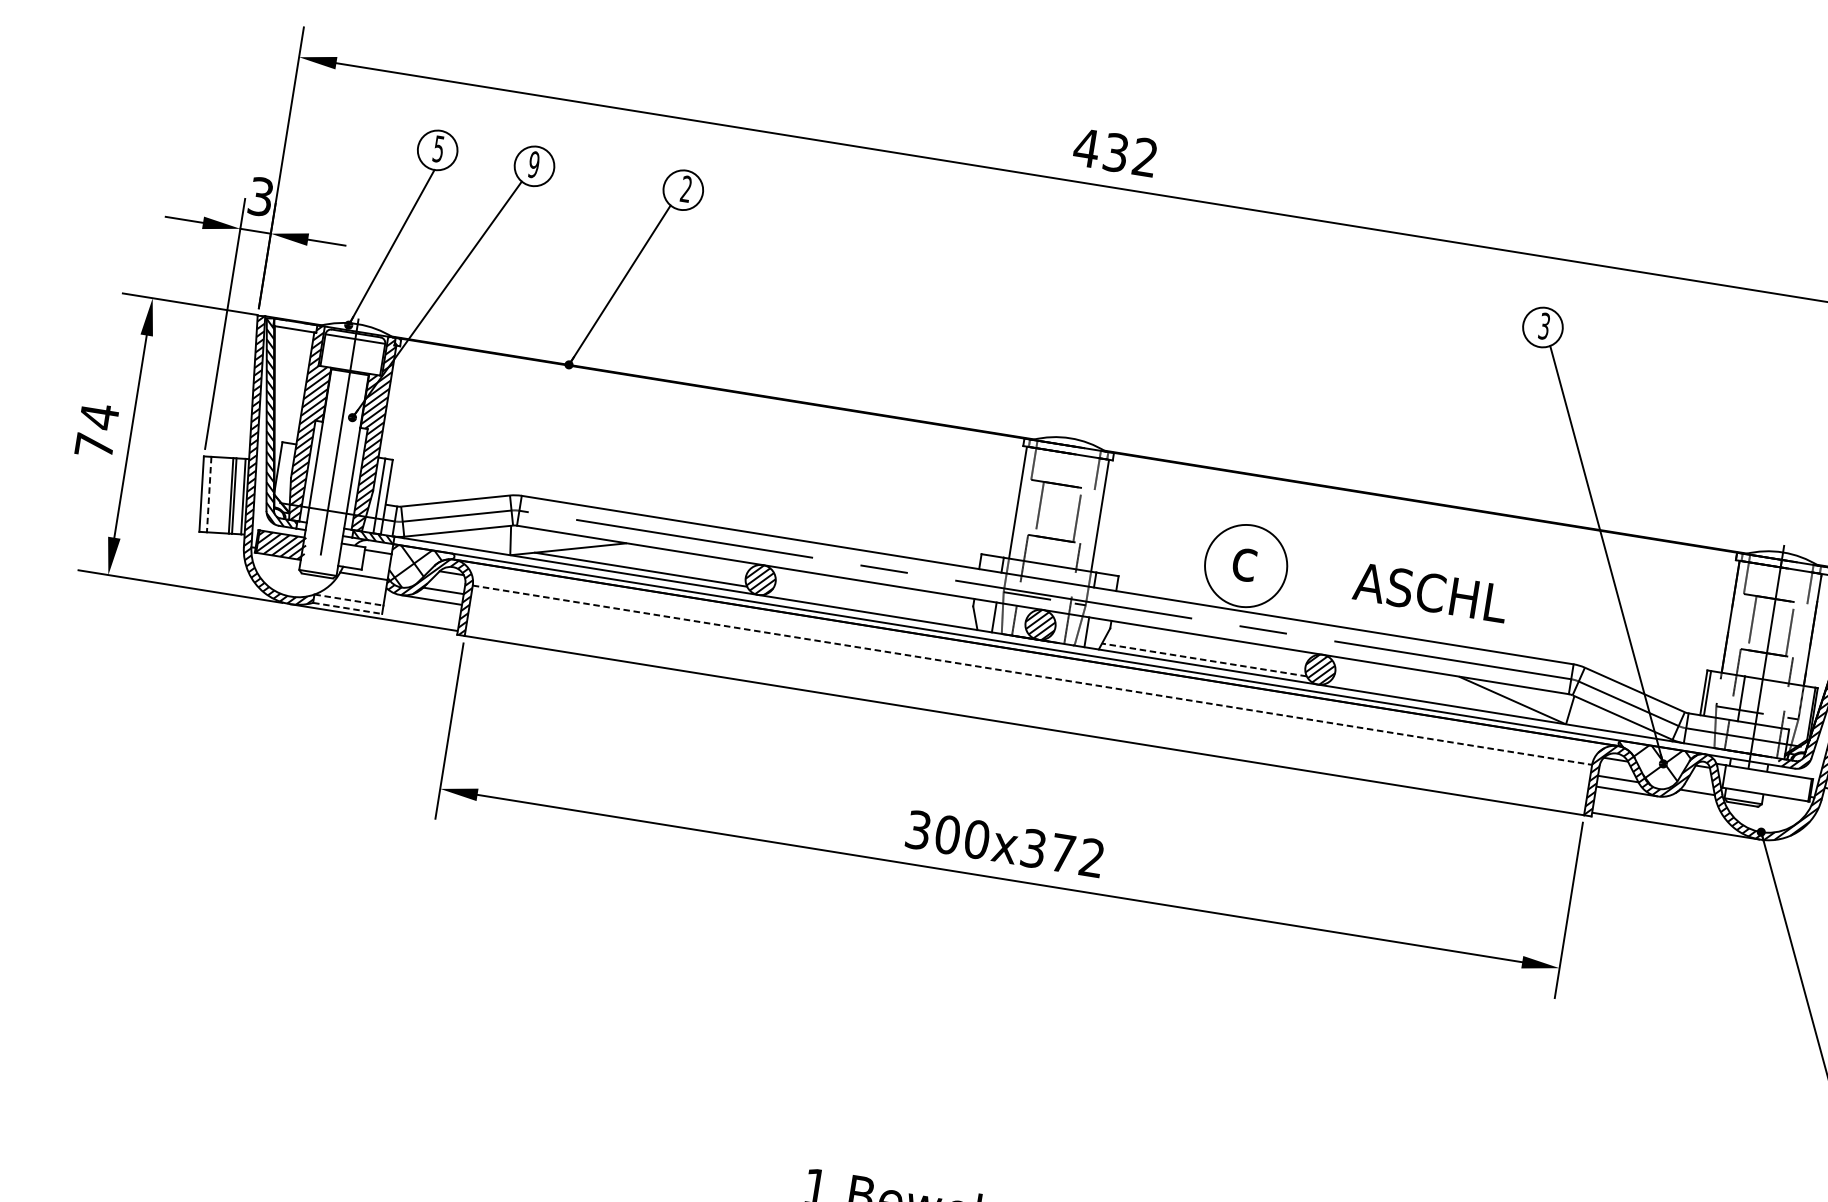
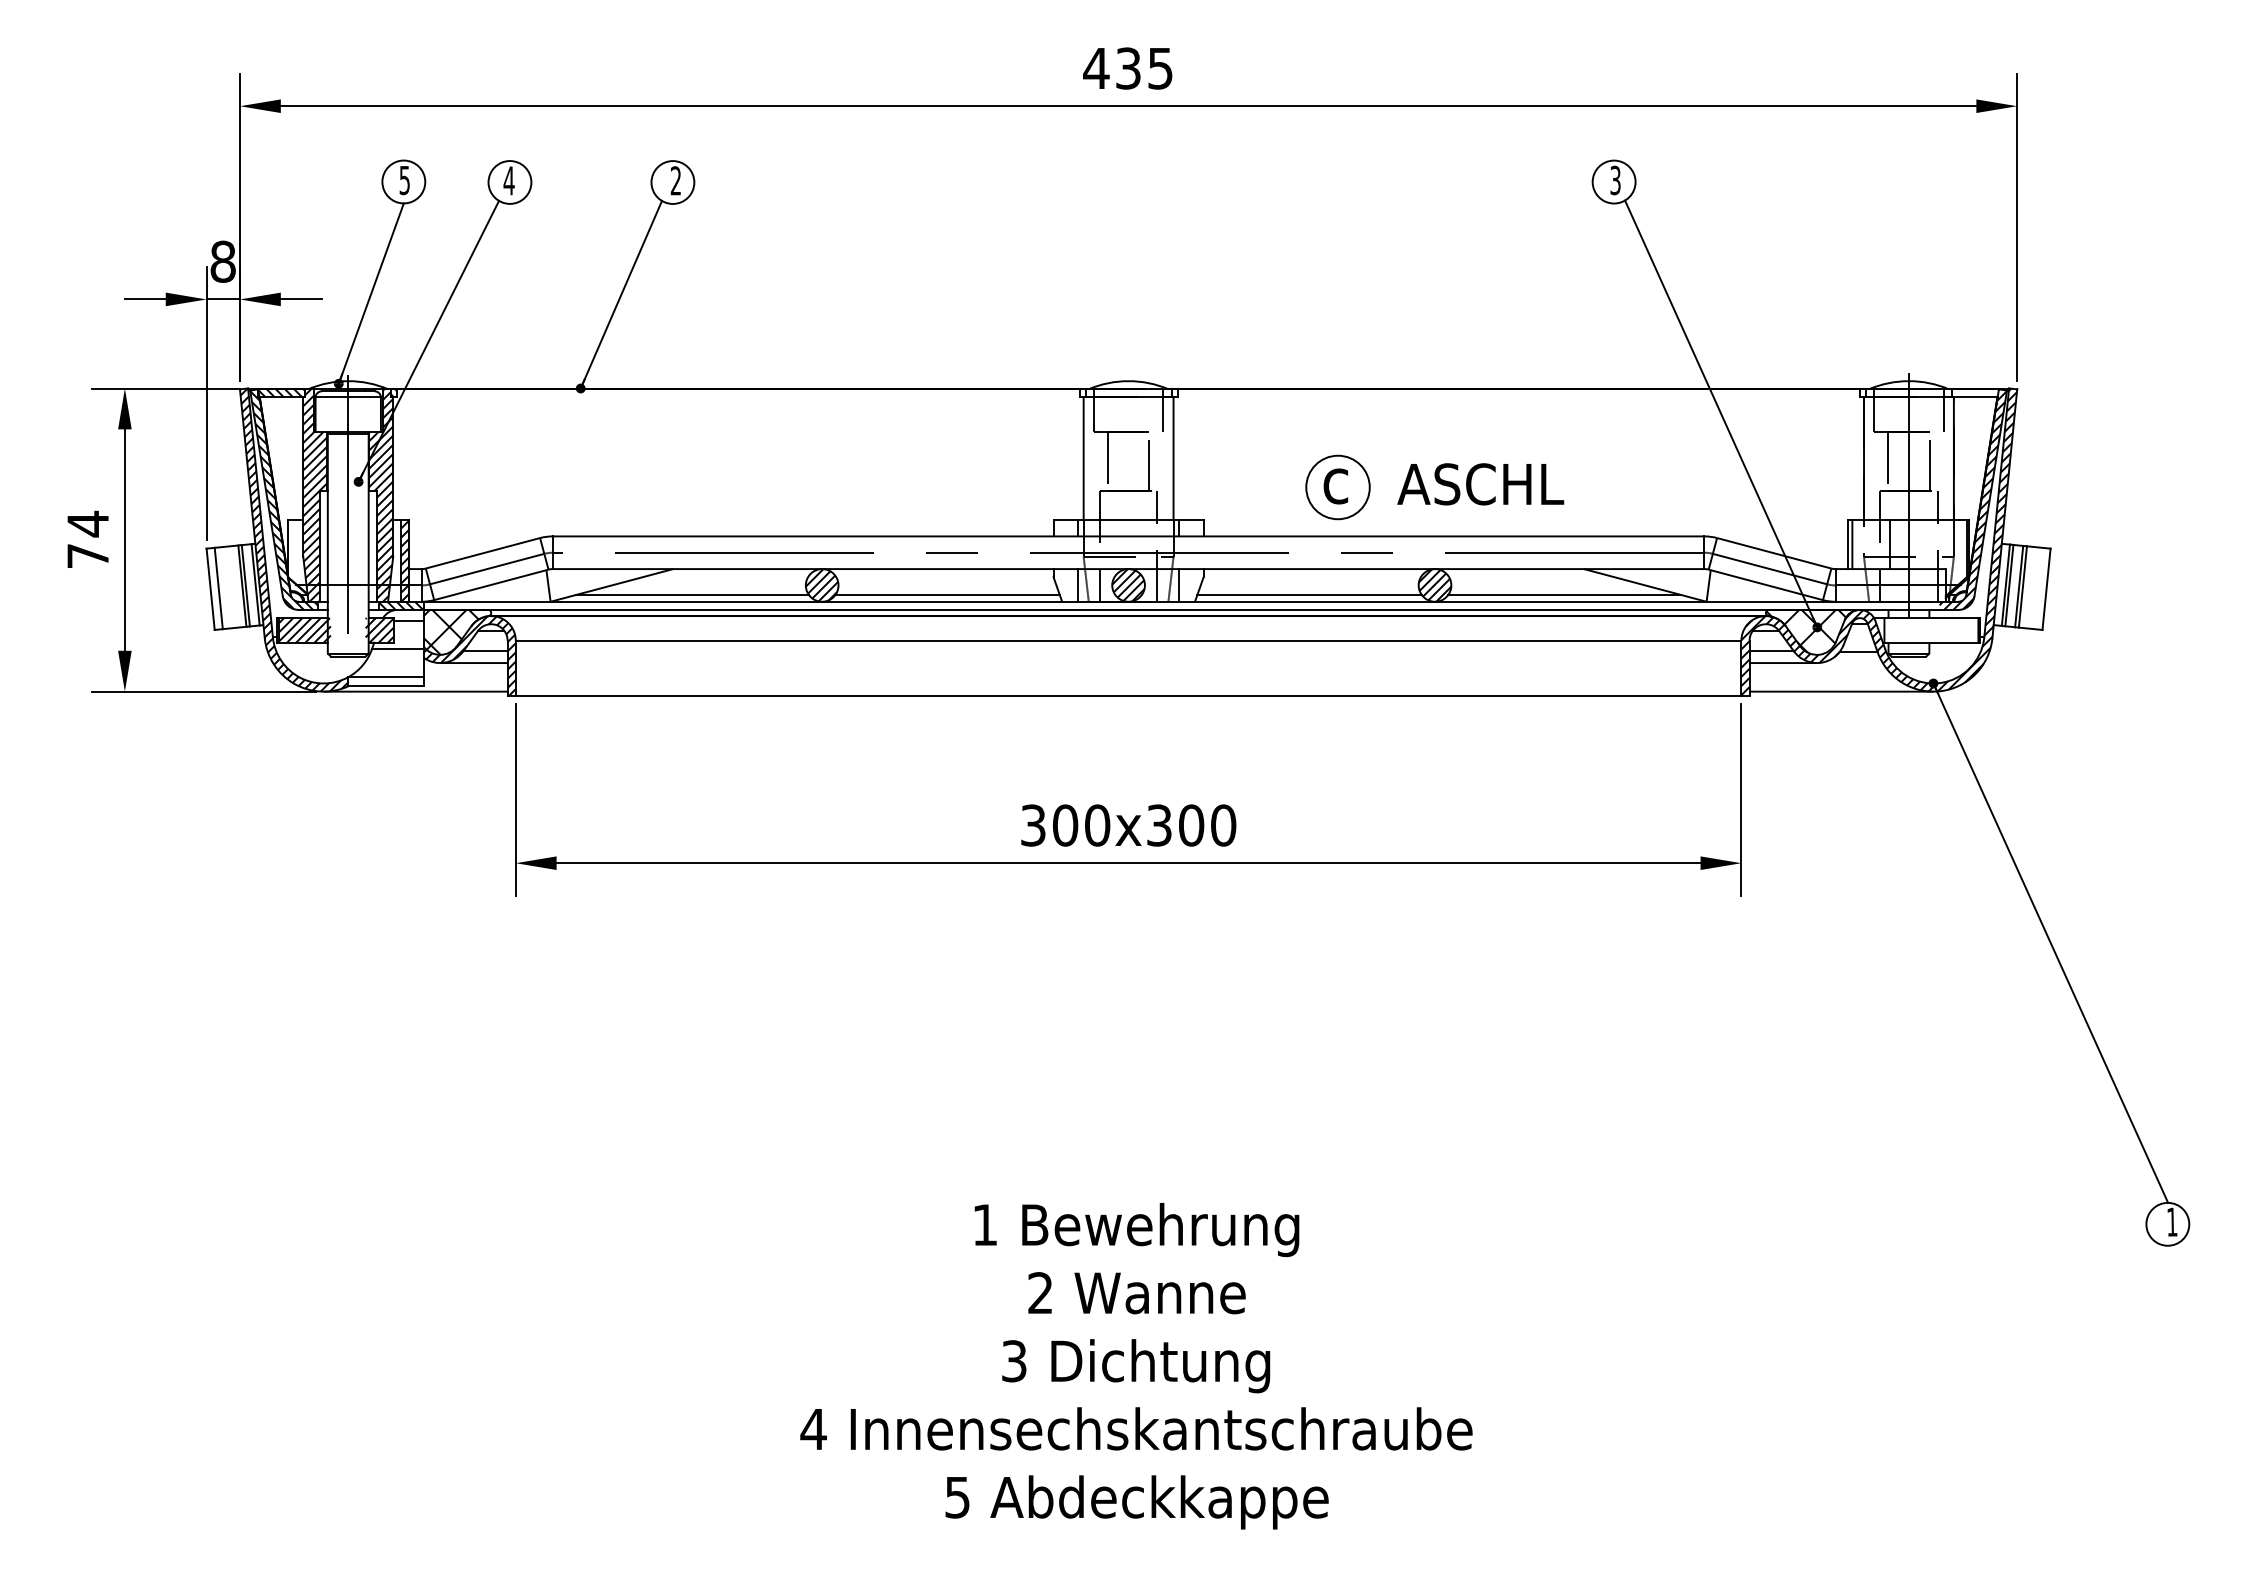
text: (1145, 157) -> (1160, 68), 432 -> 435
text: (533, 164) -> (508, 180), 9 -> 4
text: (260, 196) -> (222, 261), 3 -> 8
hatch: (294, 325) -> (281, 393), added
line: (208, 494) -> (218, 588), dashed -> solid
hatch: (382, 496) -> (404, 560), added
hatch: (349, 556) -> (379, 630), added
circle: (1245, 565) -> (1337, 487), size x0.71
text: (1430, 592) -> (1480, 484), moved
line: (349, 600) -> (386, 677), dashed -> solid
line: (873, 606) -> (947, 594), added
line: (348, 608) -> (386, 686), dashed -> solid
line: (1204, 659) -> (1309, 594), dashed -> solid
line: (1032, 675) -> (1128, 640), dashed -> solid
line: (1437, 696) -> (1564, 594), added
text: (1077, 855) -> (1207, 825), 300x372 -> 300x300

